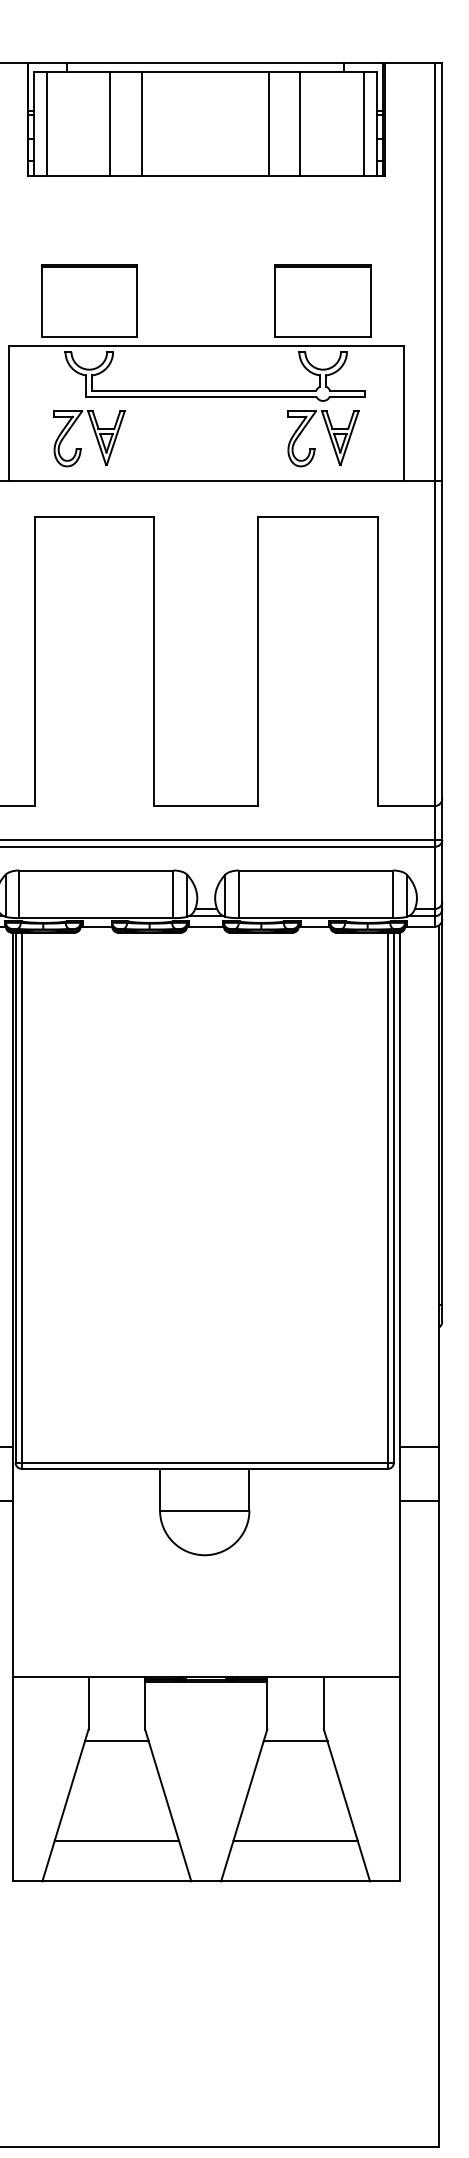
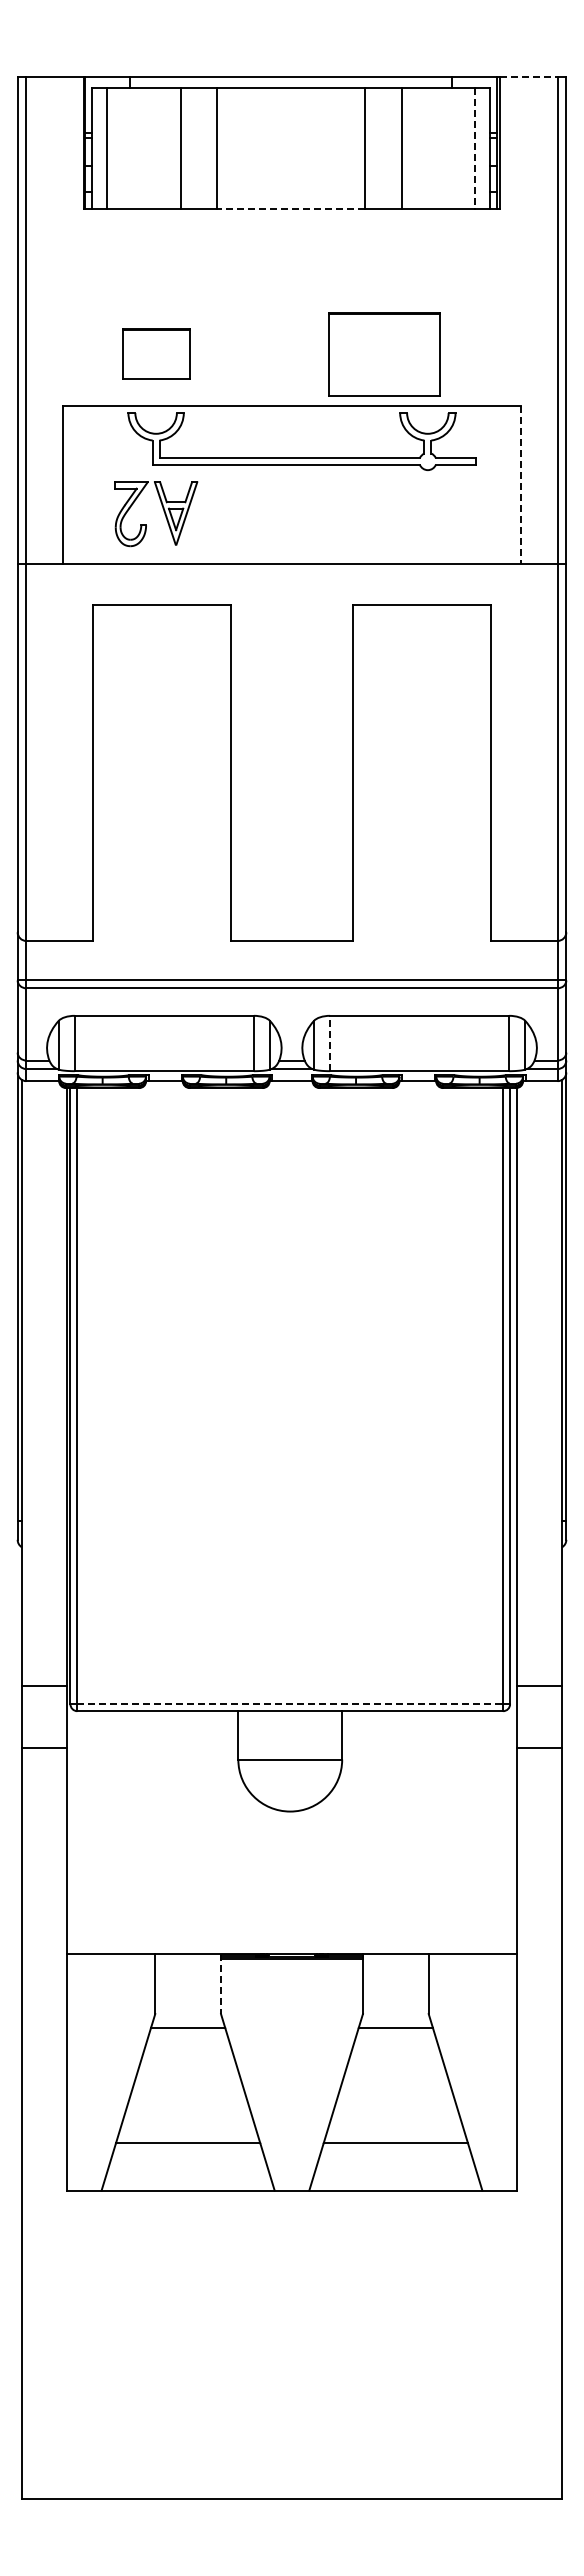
line: (409, 63) -> (528, 77), solid -> dashed
line: (363, 124) -> (474, 148), solid -> dashed
line: (205, 175) -> (291, 208), solid -> dashed
part: (89, 301) -> (156, 354), size x0.6
part: (322, 301) -> (384, 354), moved
line: (403, 413) -> (521, 484), solid -> dashed
part: (329, 437) -> (435, 512), removed
line: (239, 894) -> (330, 1043), solid -> dashed
line: (204, 1463) -> (290, 1704), solid -> dashed
line: (145, 1704) -> (221, 1984), solid -> dashed

